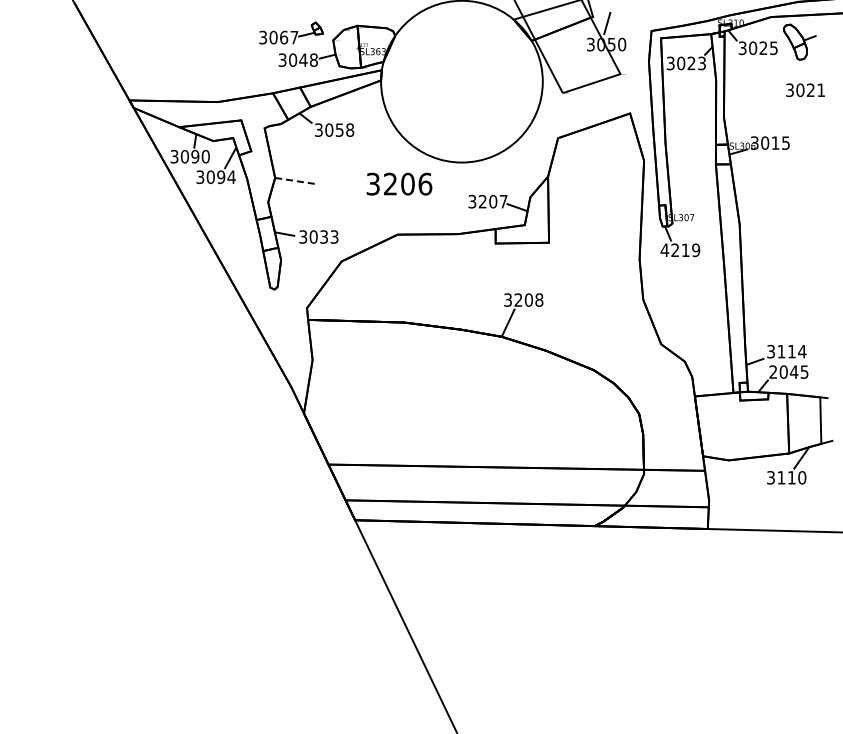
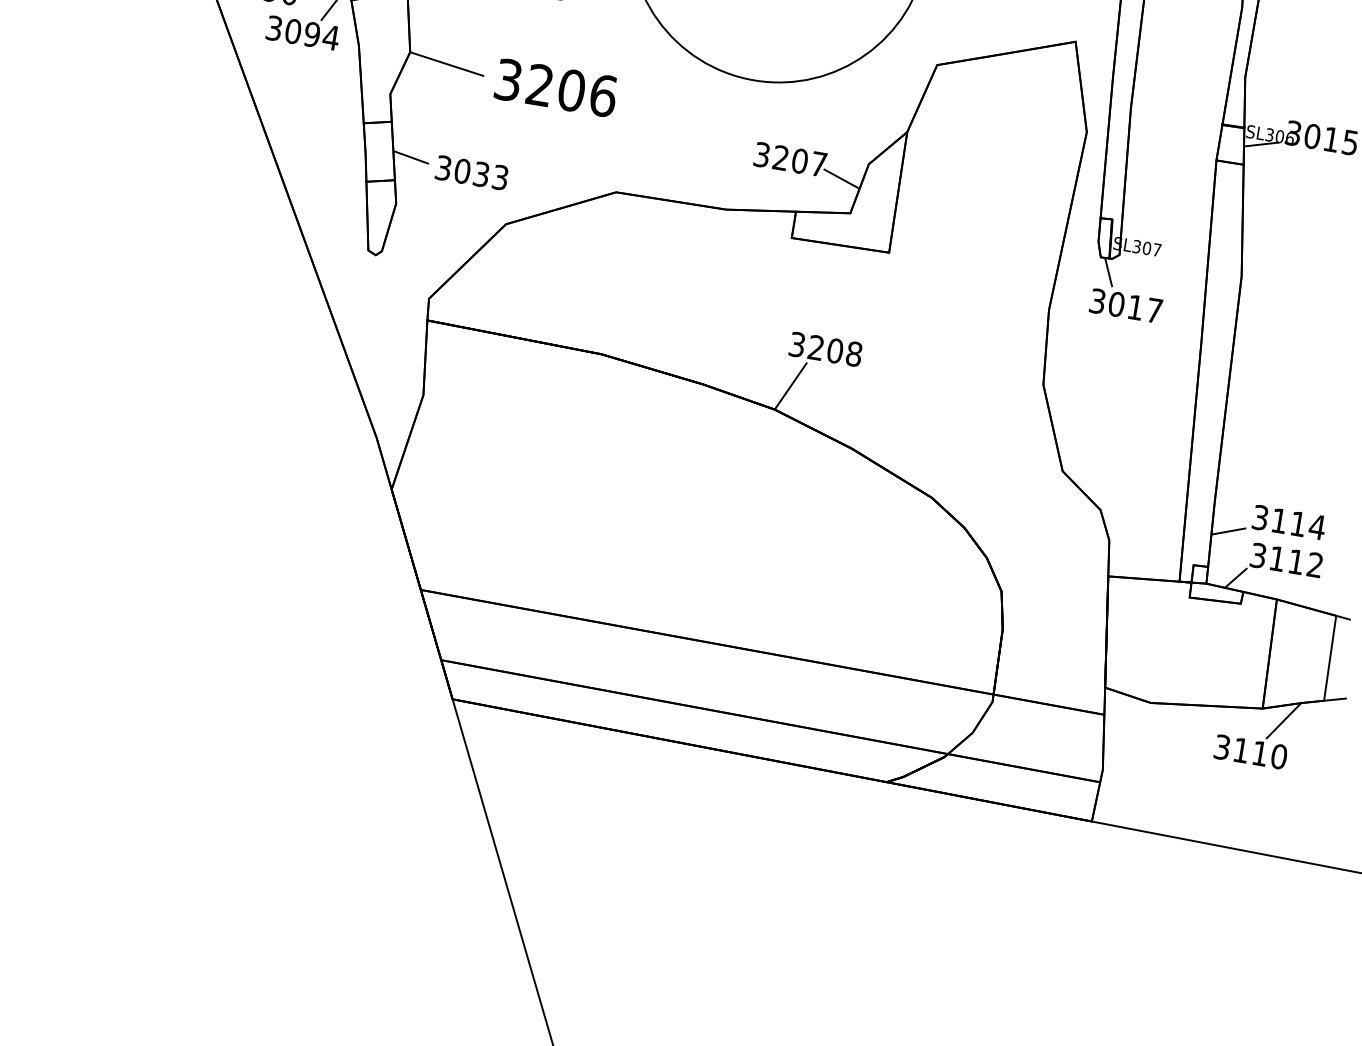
line: (296, 181) -> (447, 65), dashed -> solid
text: (399, 183) -> (556, 86), moved
text: (680, 250) -> (1126, 306), 4219 -> 3017
text: (788, 371) -> (1286, 559), 2045 -> 3112

